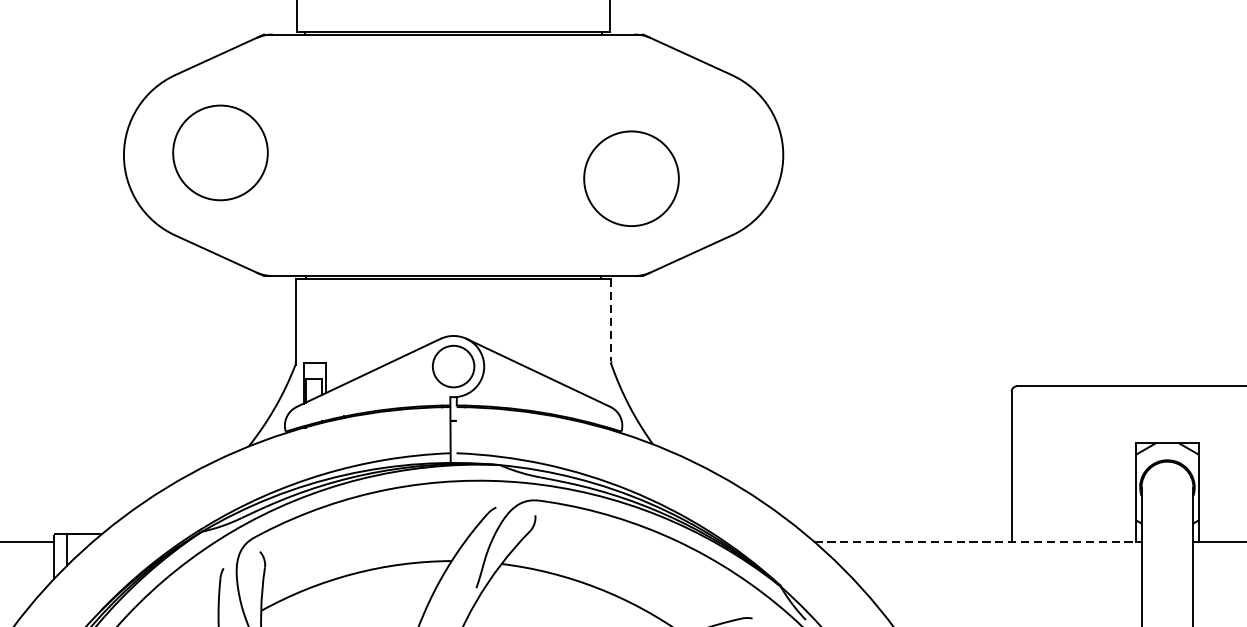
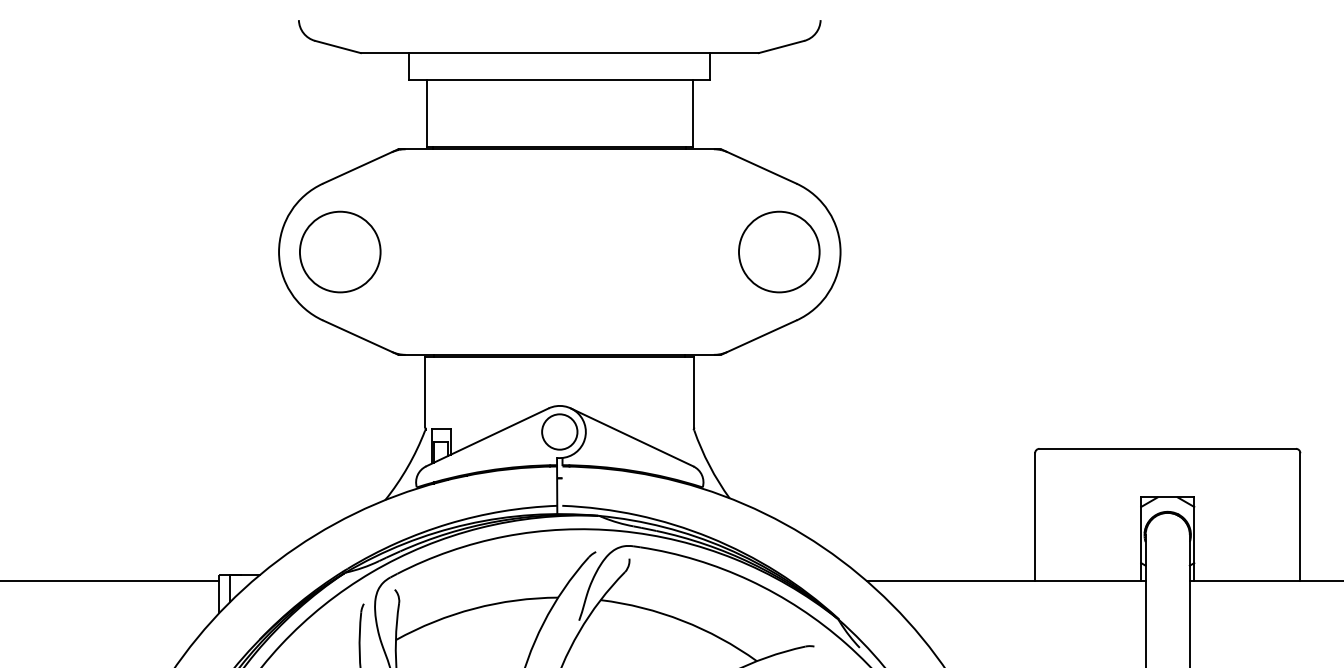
circle: (220, 152) -> (340, 251), moved
circle: (631, 178) -> (779, 251), moved
line: (611, 320) -> (694, 392), dashed -> solid
line: (978, 542) -> (1006, 581), dashed -> solid

